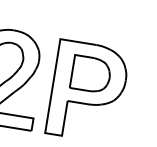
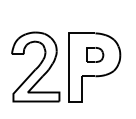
part: (91, 74) -> (95, 54), size x0.6

